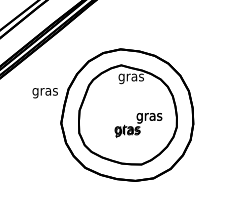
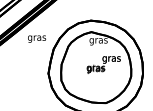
text: (44, 93) -> (36, 39), moved
text: (138, 125) -> (103, 65), moved

